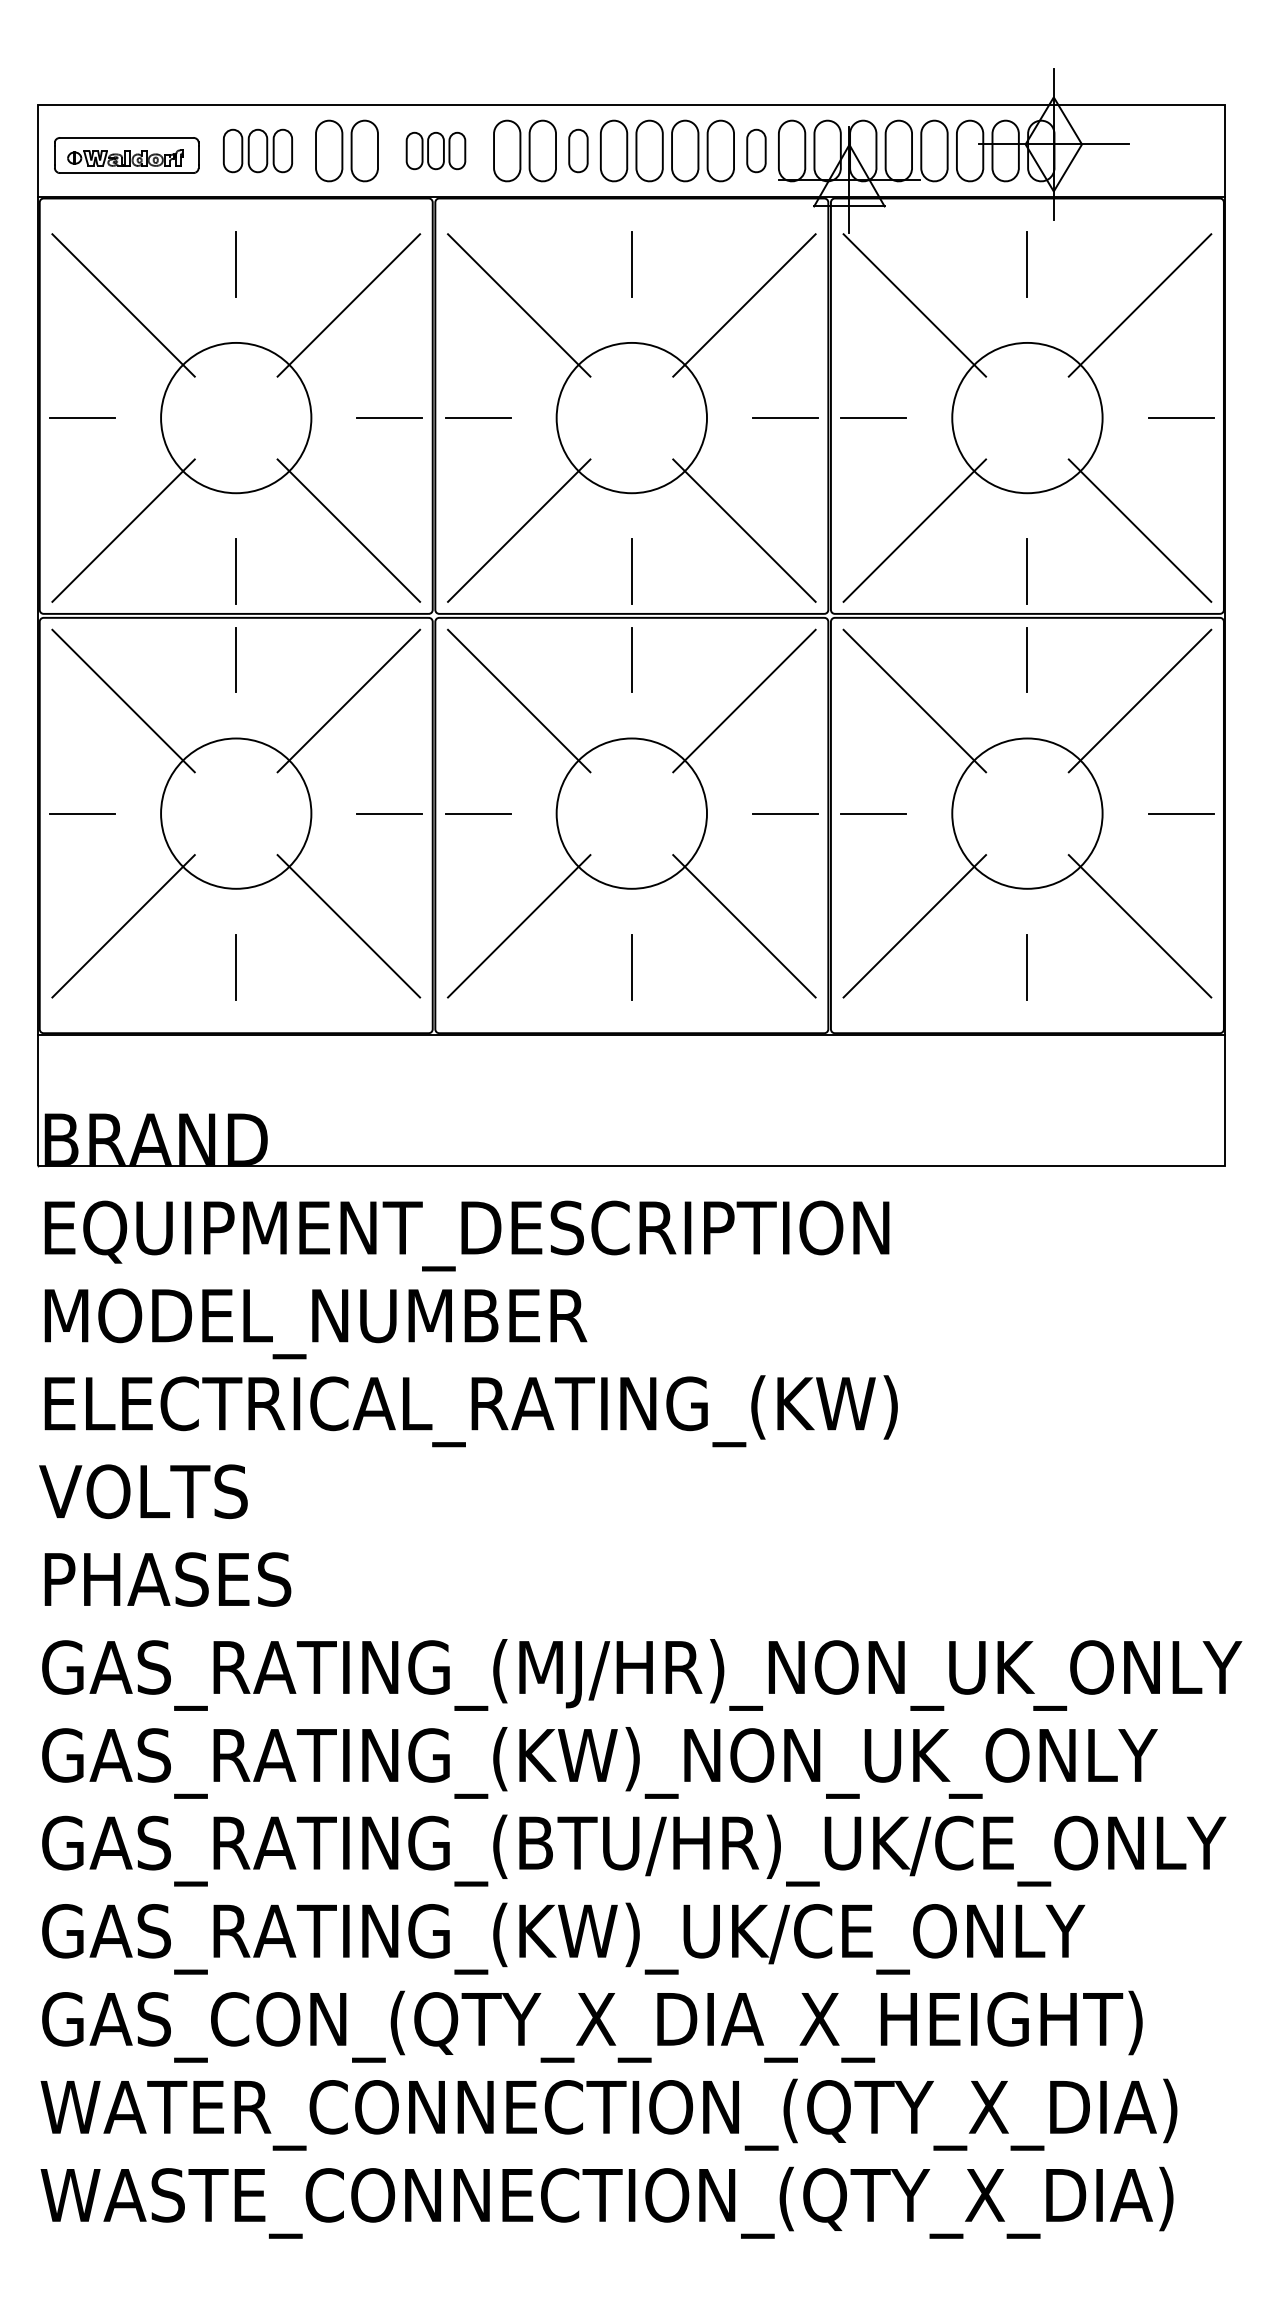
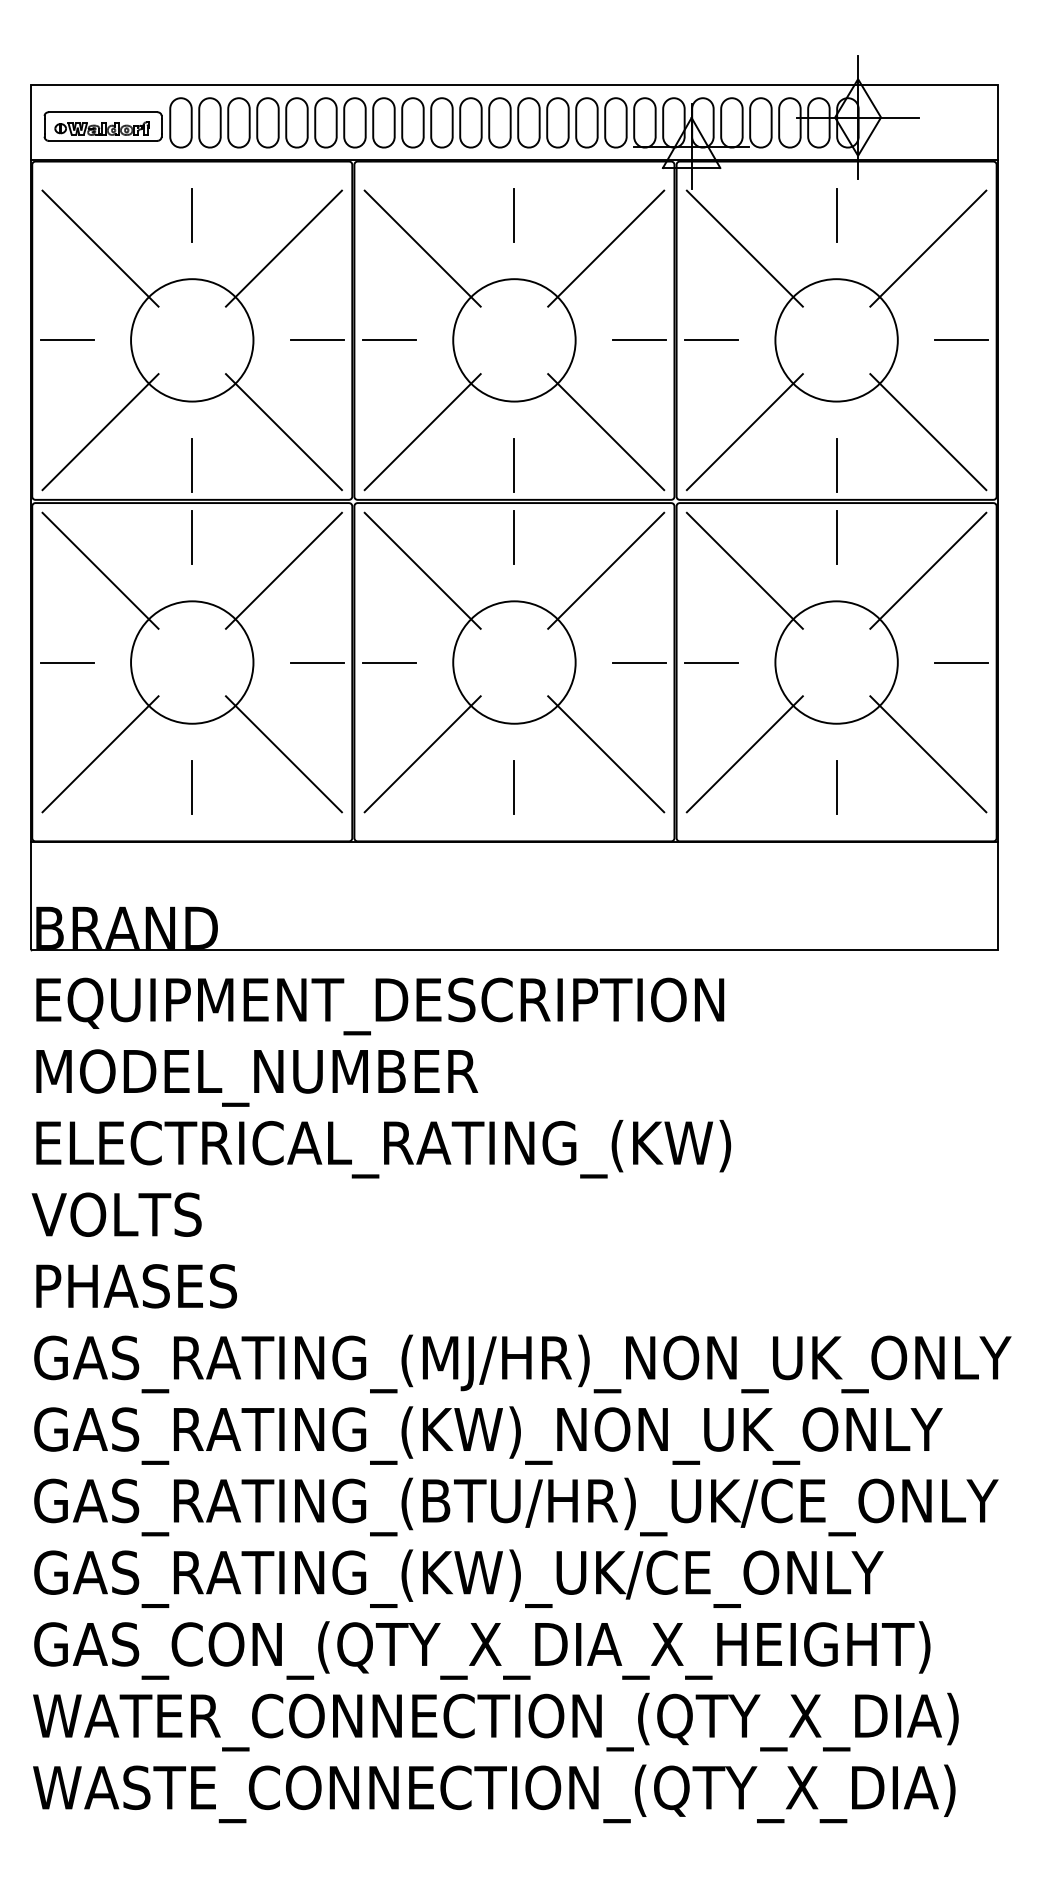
part: (257, 150) -> (209, 122), size x1.43
part: (435, 150) -> (354, 122), size x1.67
part: (578, 150) -> (471, 122), size x1.43
part: (756, 150) -> (615, 122), size x1.43

